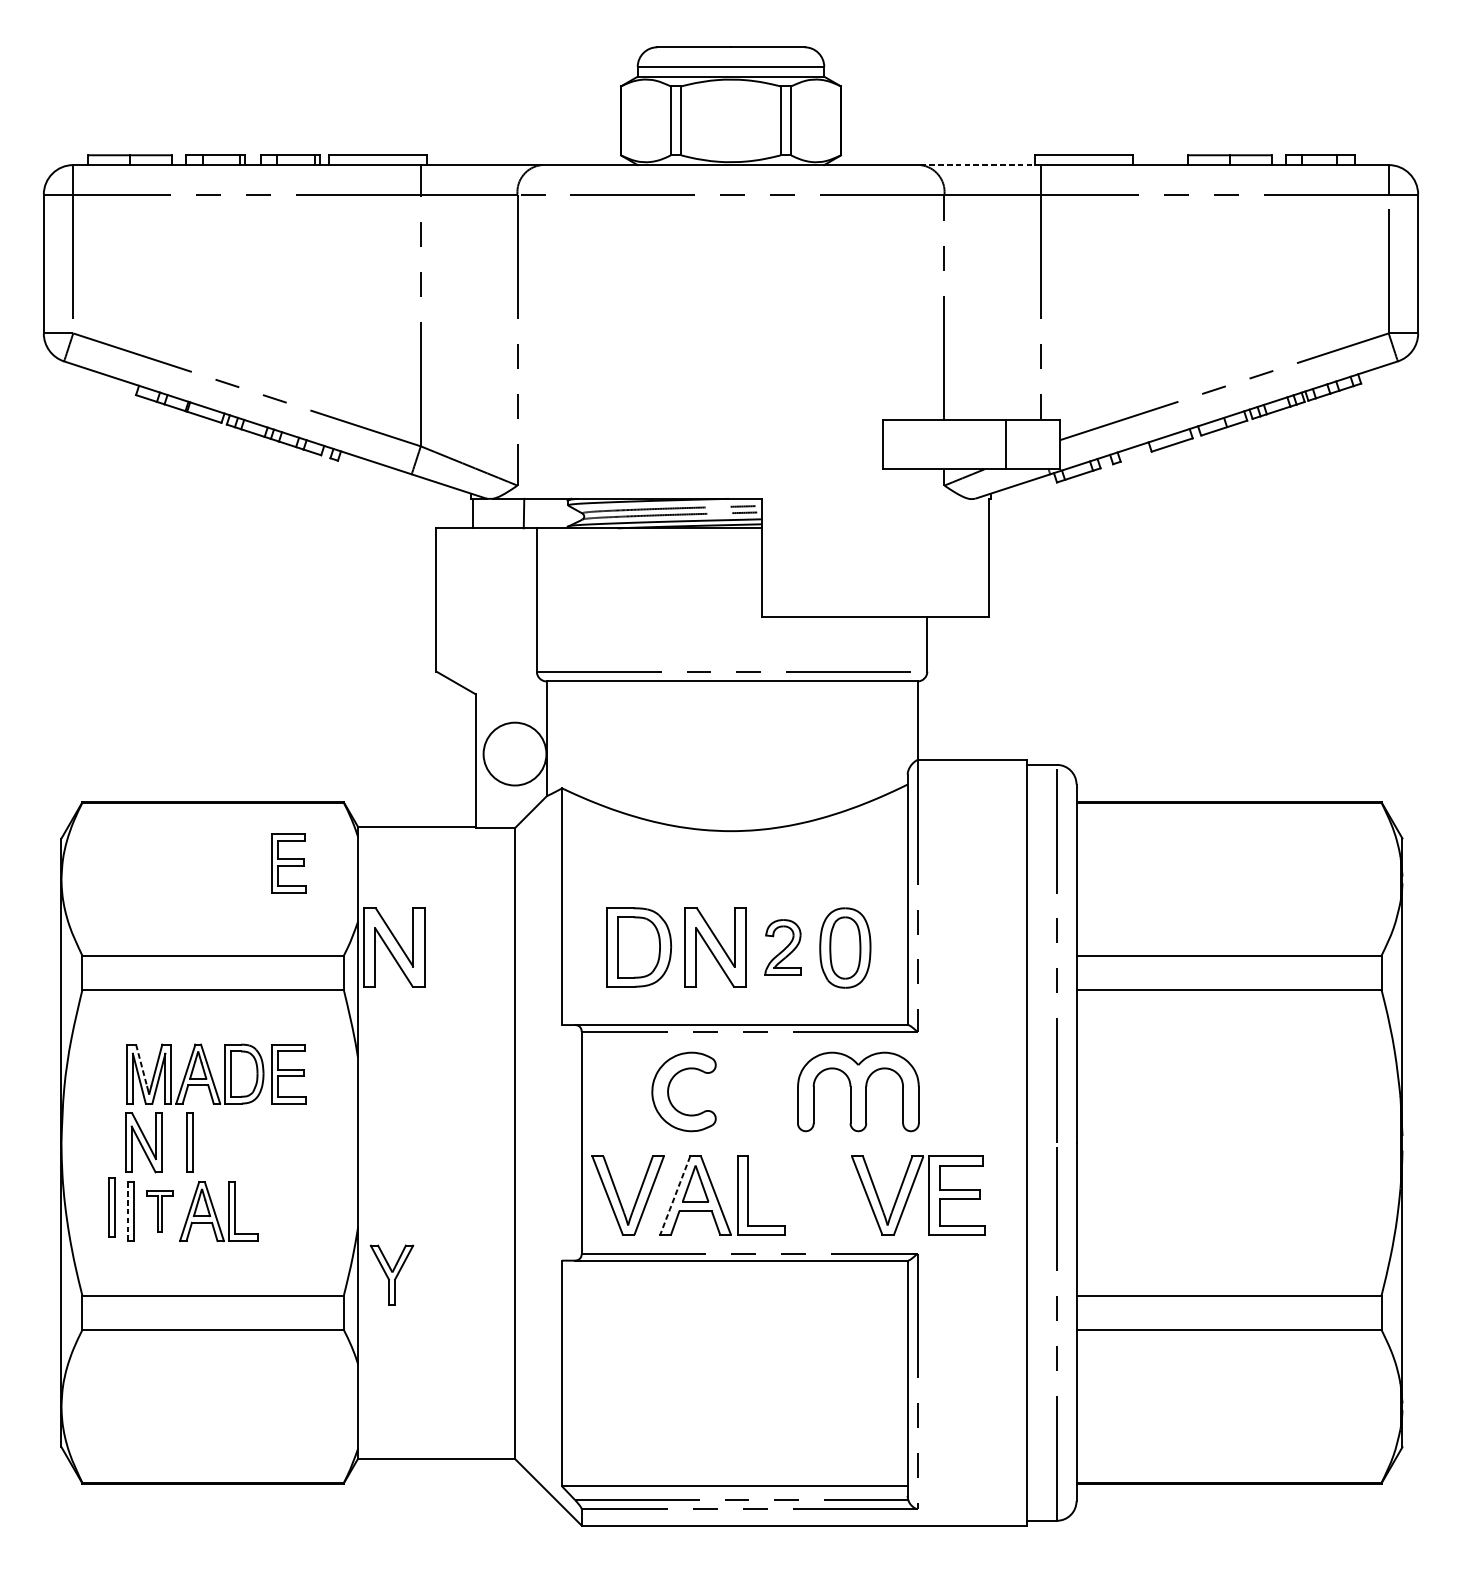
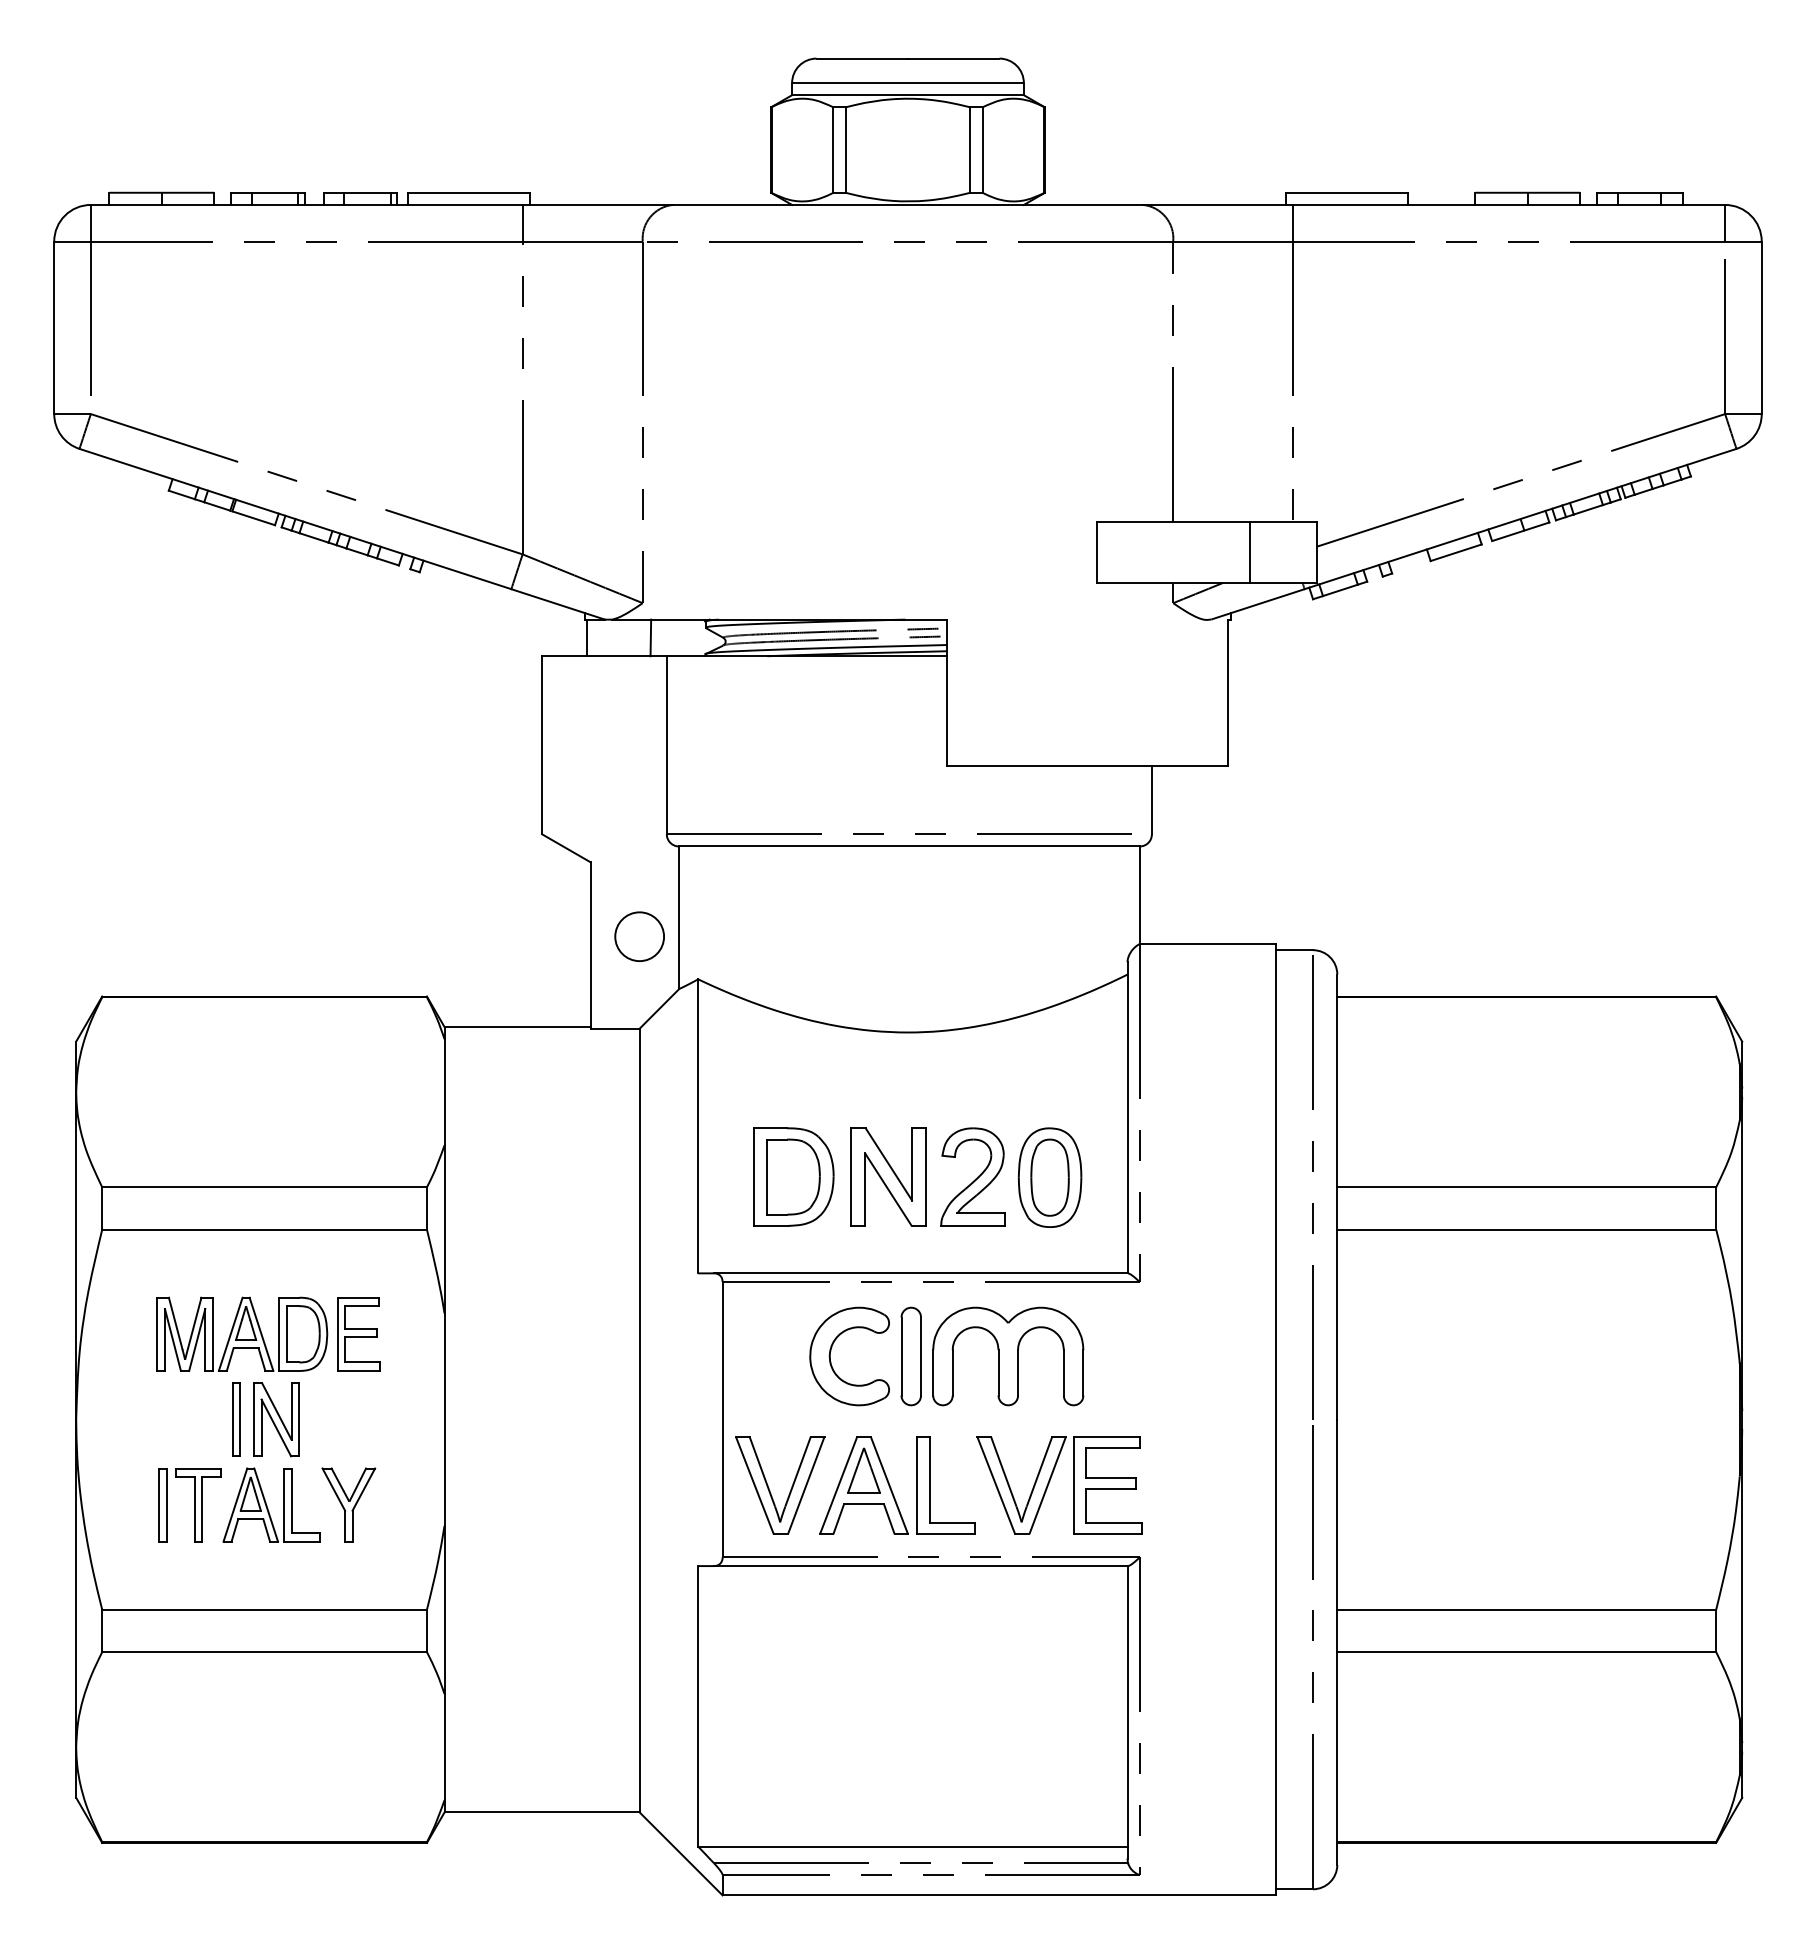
line: (980, 164) -> (1218, 204), dashed -> solid
circle: (514, 753) -> (639, 936), size x0.62
part: (288, 863) -> (358, 1072), removed
part: (394, 947) -> (489, 1176), removed
part: (782, 947) -> (972, 1176), size x1.43
line: (141, 1065) -> (175, 1323), dashed -> solid
part: (733, 1091) -> (910, 1356), added
part: (858, 1091) -> (1008, 1356), moved
part: (143, 1142) -> (276, 1419), moved
part: (910, 1192) -> (1050, 1481), moved
line: (675, 1195) -> (838, 1485), dashed -> solid
part: (112, 1207) -> (139, 1499), removed
line: (128, 1211) -> (159, 1505), dashed -> solid
part: (159, 1211) -> (198, 1505), size x1.43
part: (391, 1274) -> (348, 1504), moved

